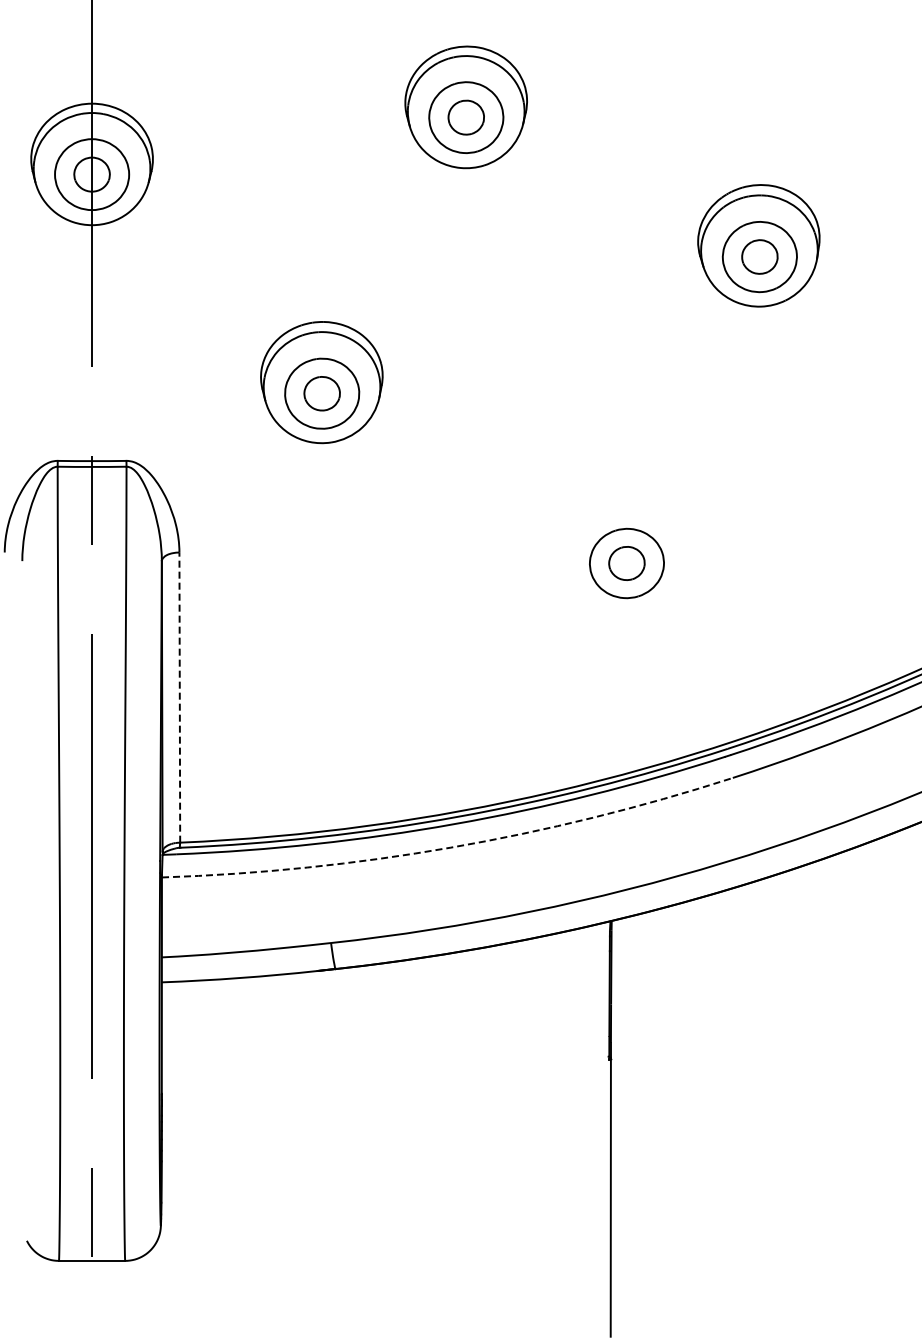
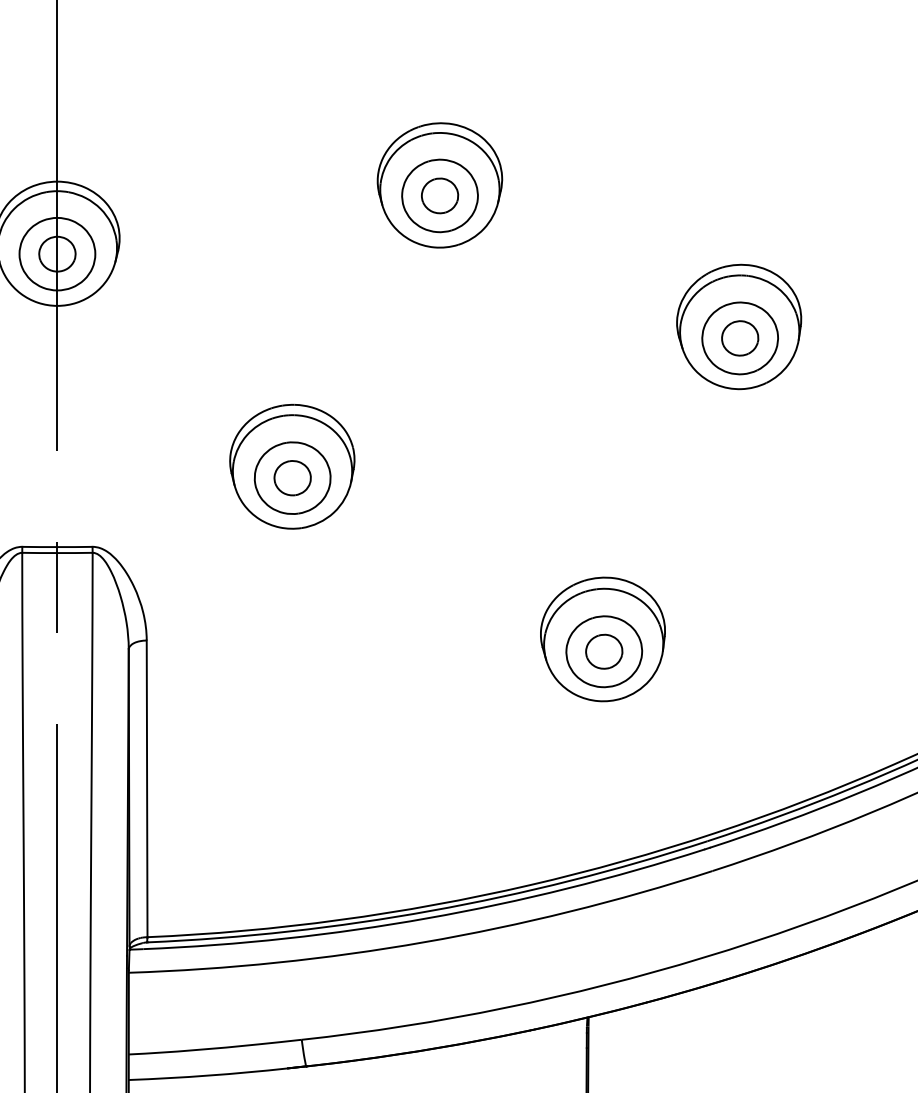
part: (625, 551) -> (602, 639), added
line: (179, 697) -> (146, 788), dashed -> solid
arc: (450, 847) -> (423, 942), dashed -> solid

